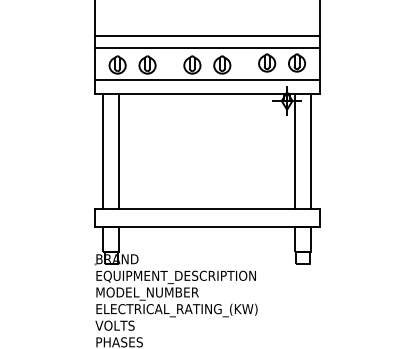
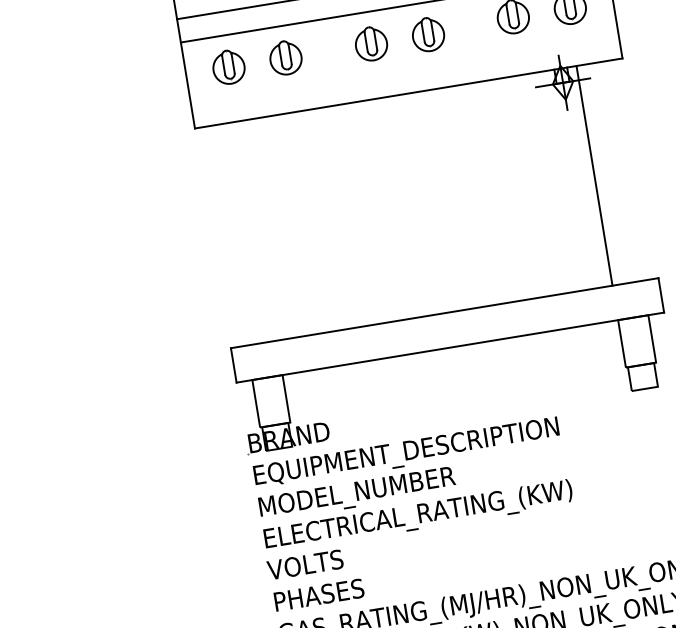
line: (207, 79) -> (404, 66), removed
line: (103, 150) -> (228, 234), removed
line: (119, 150) -> (259, 229), removed
line: (311, 150) -> (625, 169), removed

